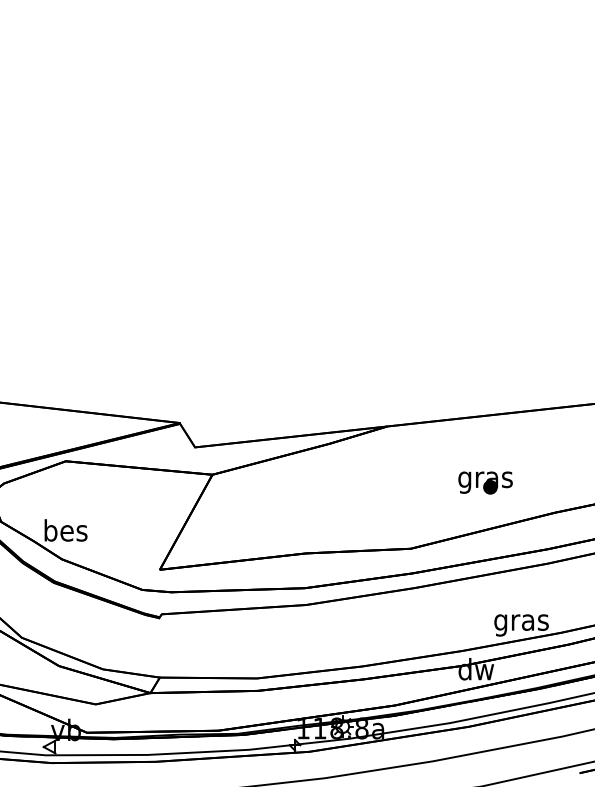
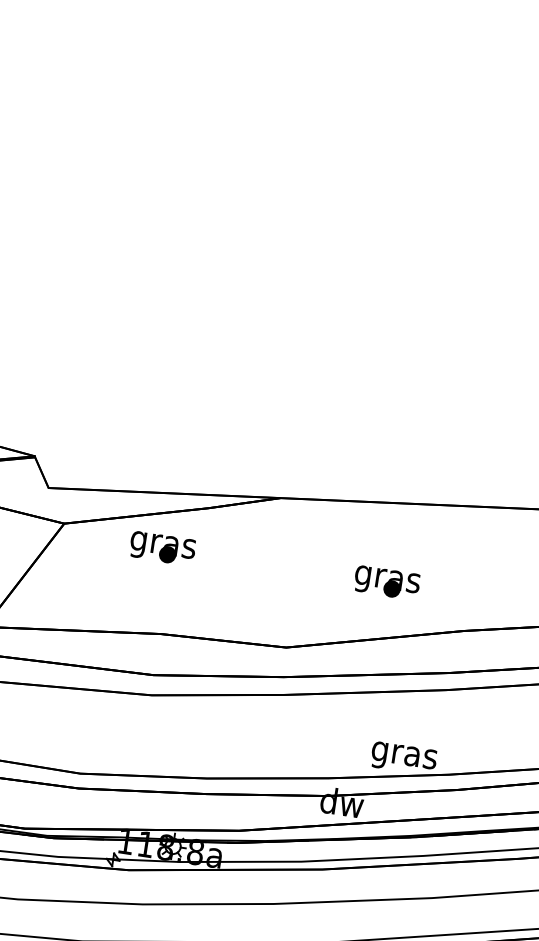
part: (296, 482) -> (162, 548), added

